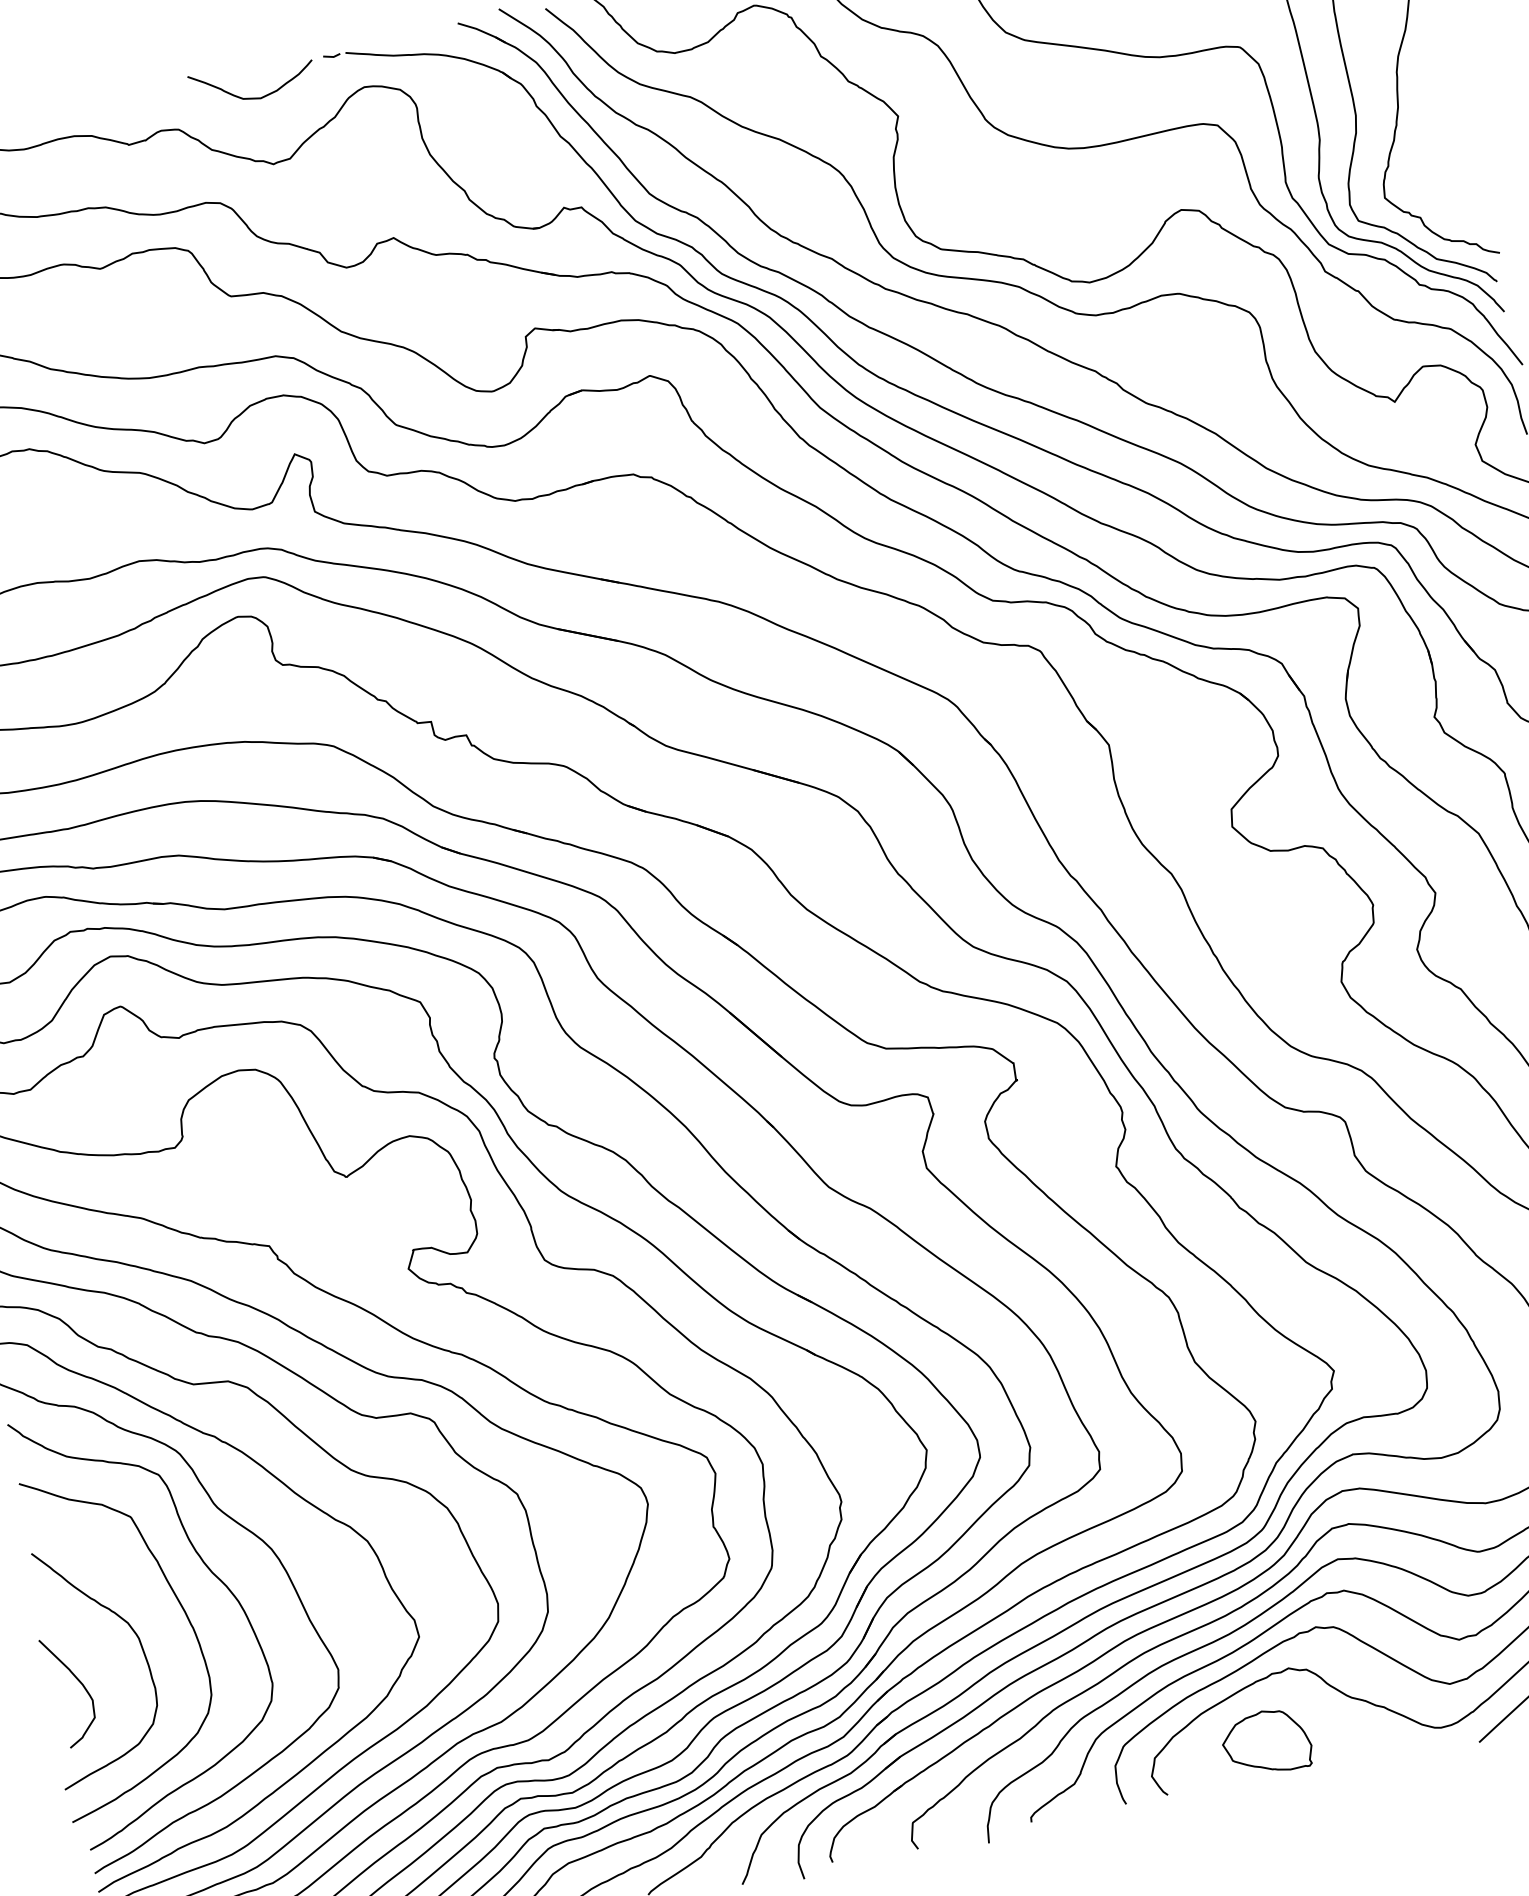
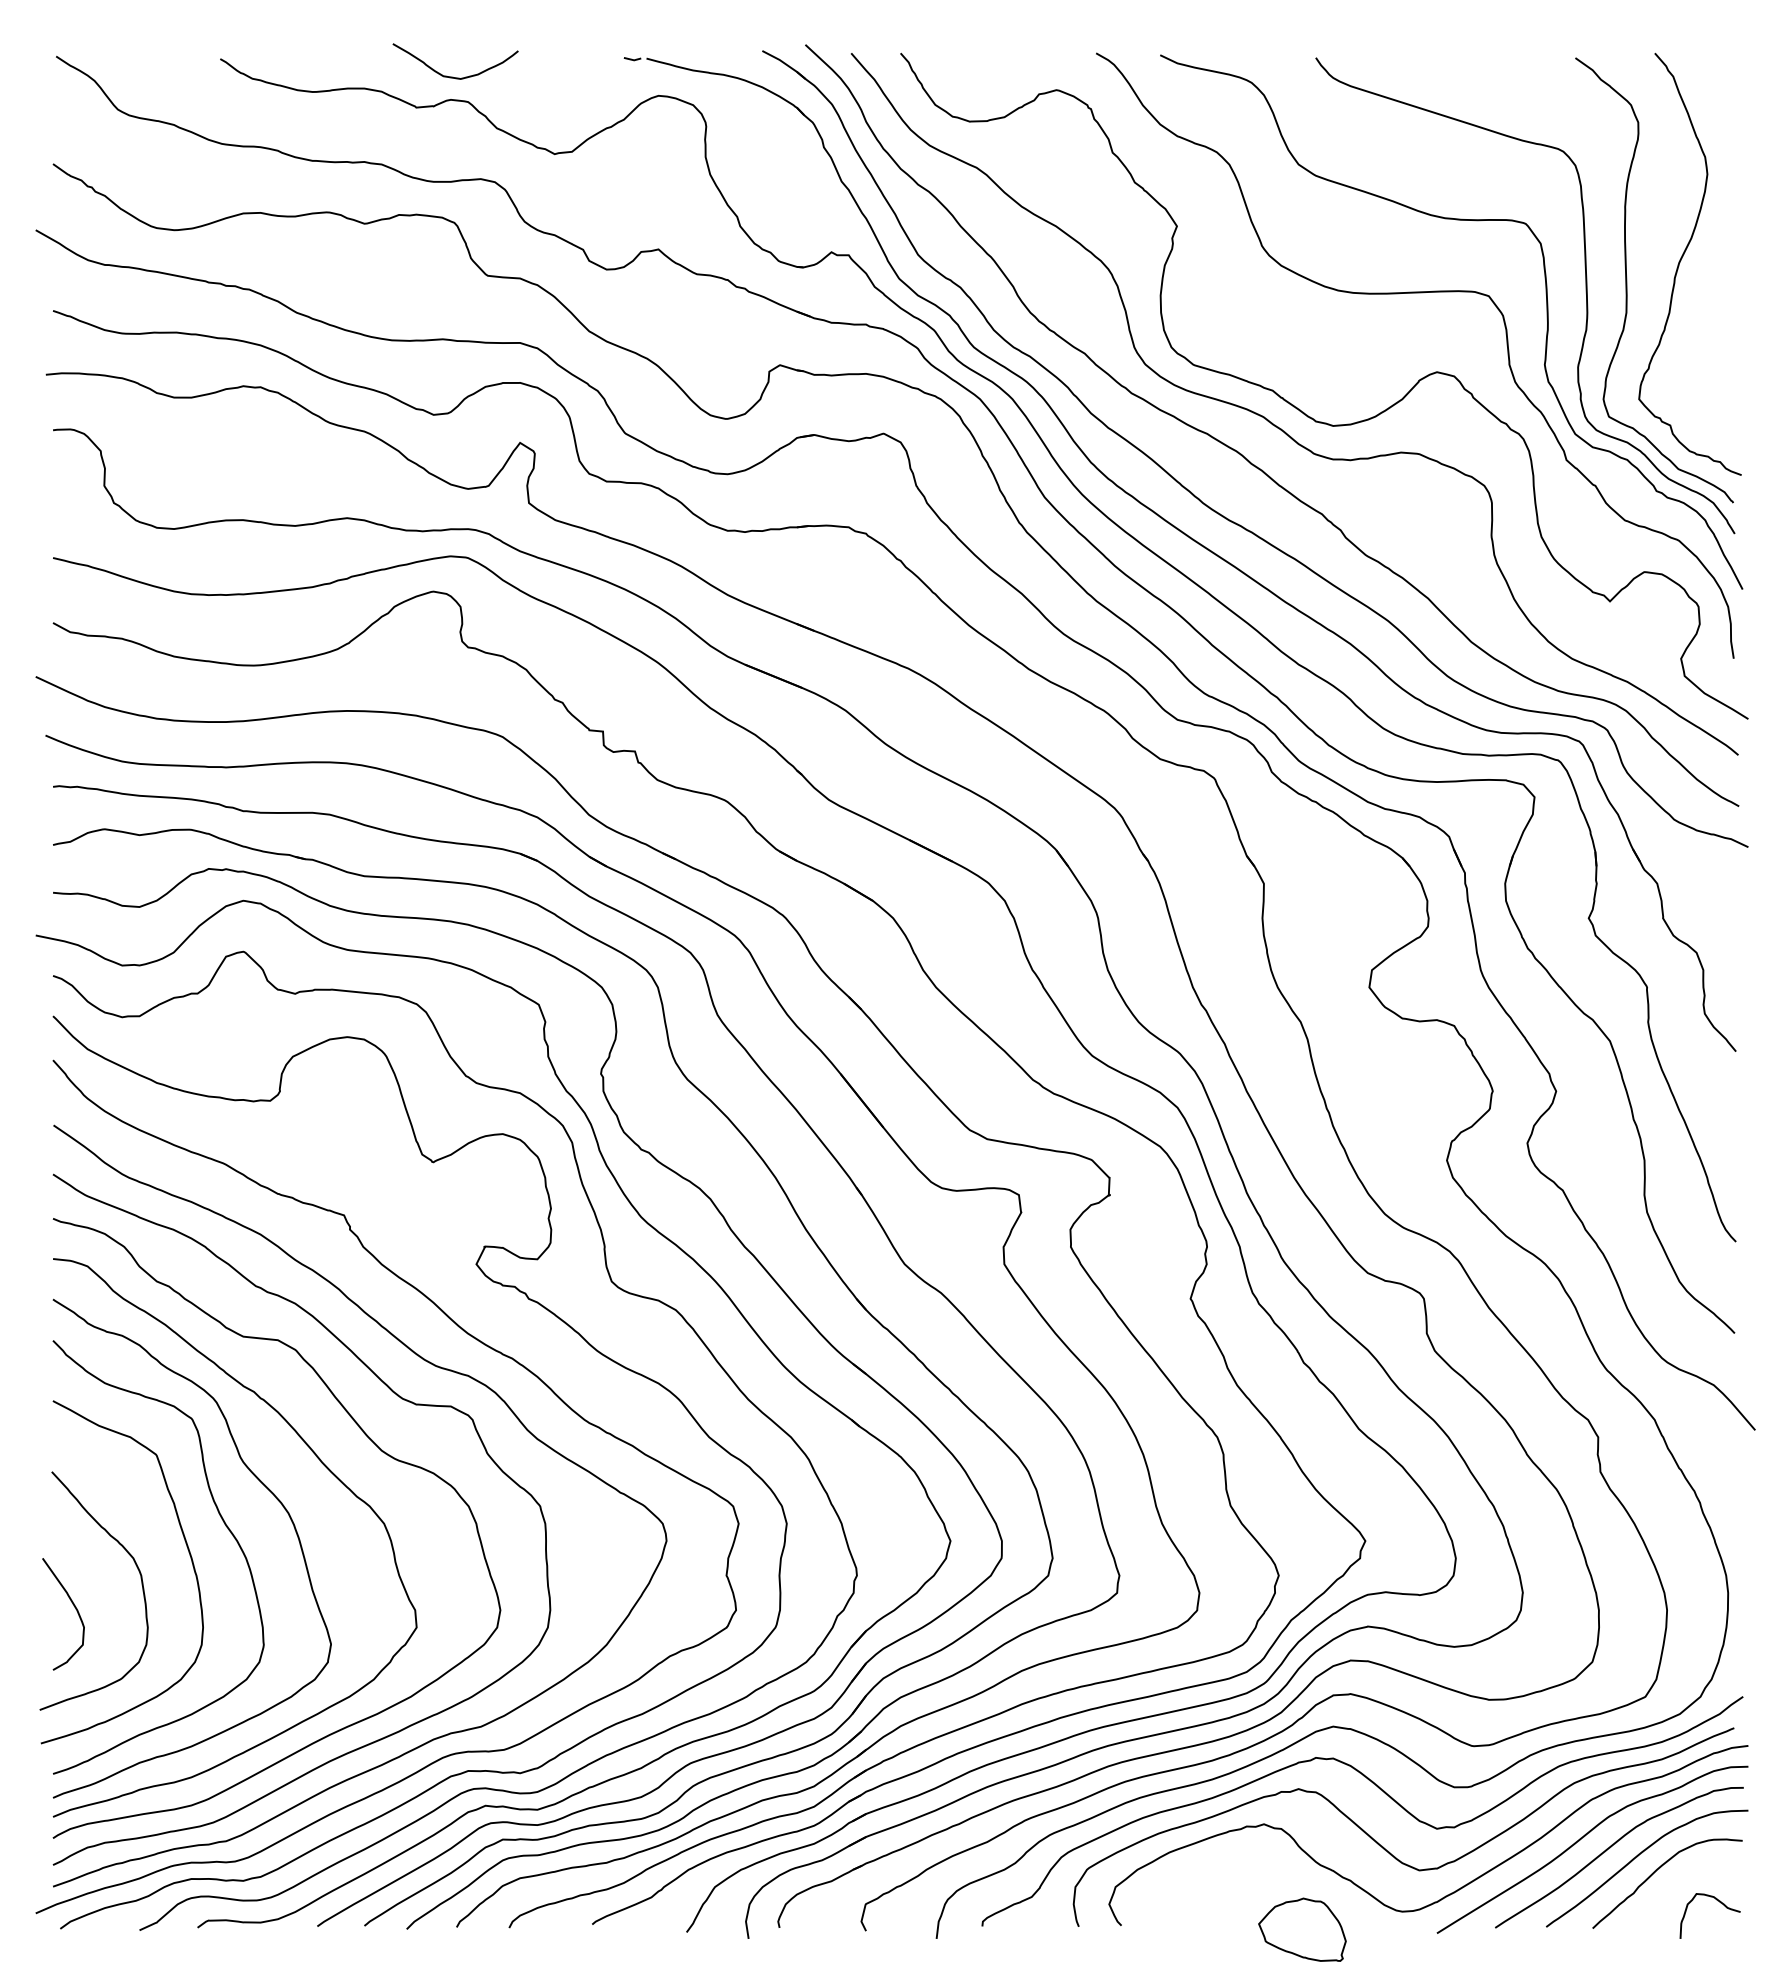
curve: (253, 97) -> (453, 76), moved
part: (1266, 1742) -> (1302, 1929), moved

